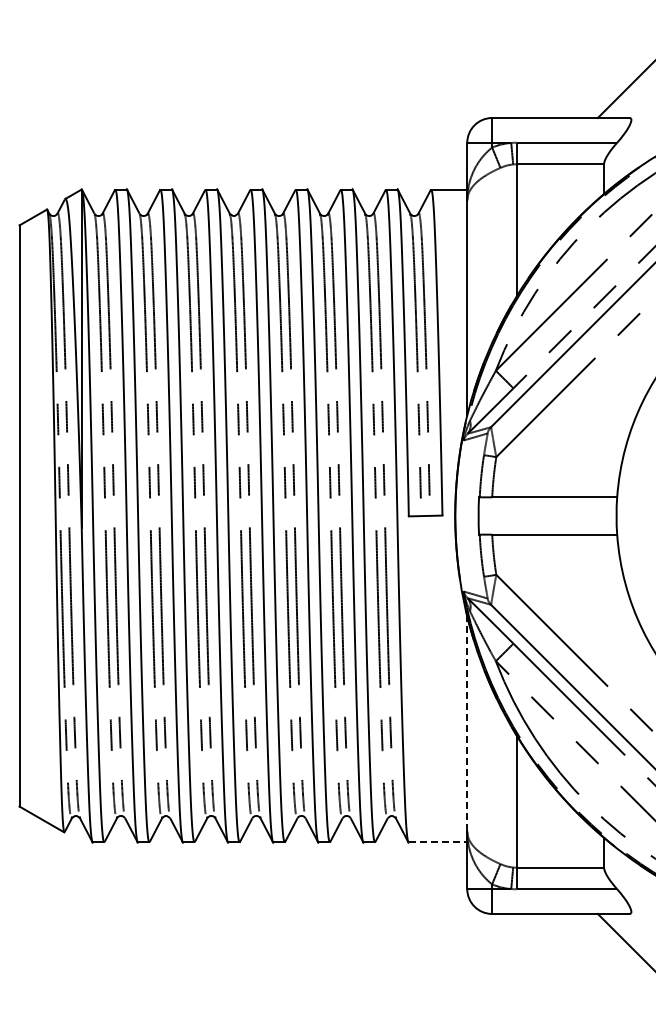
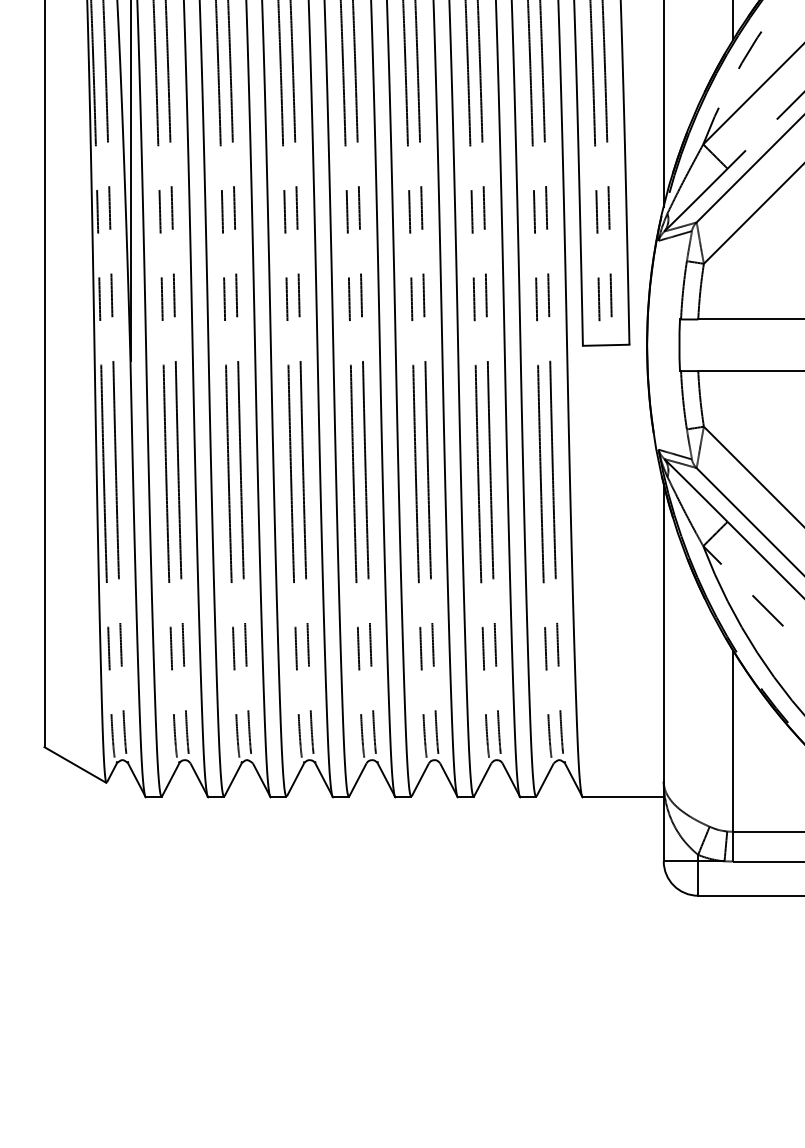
line: (467, 723) -> (664, 632), dashed -> solid
line: (438, 842) -> (623, 796), dashed -> solid

